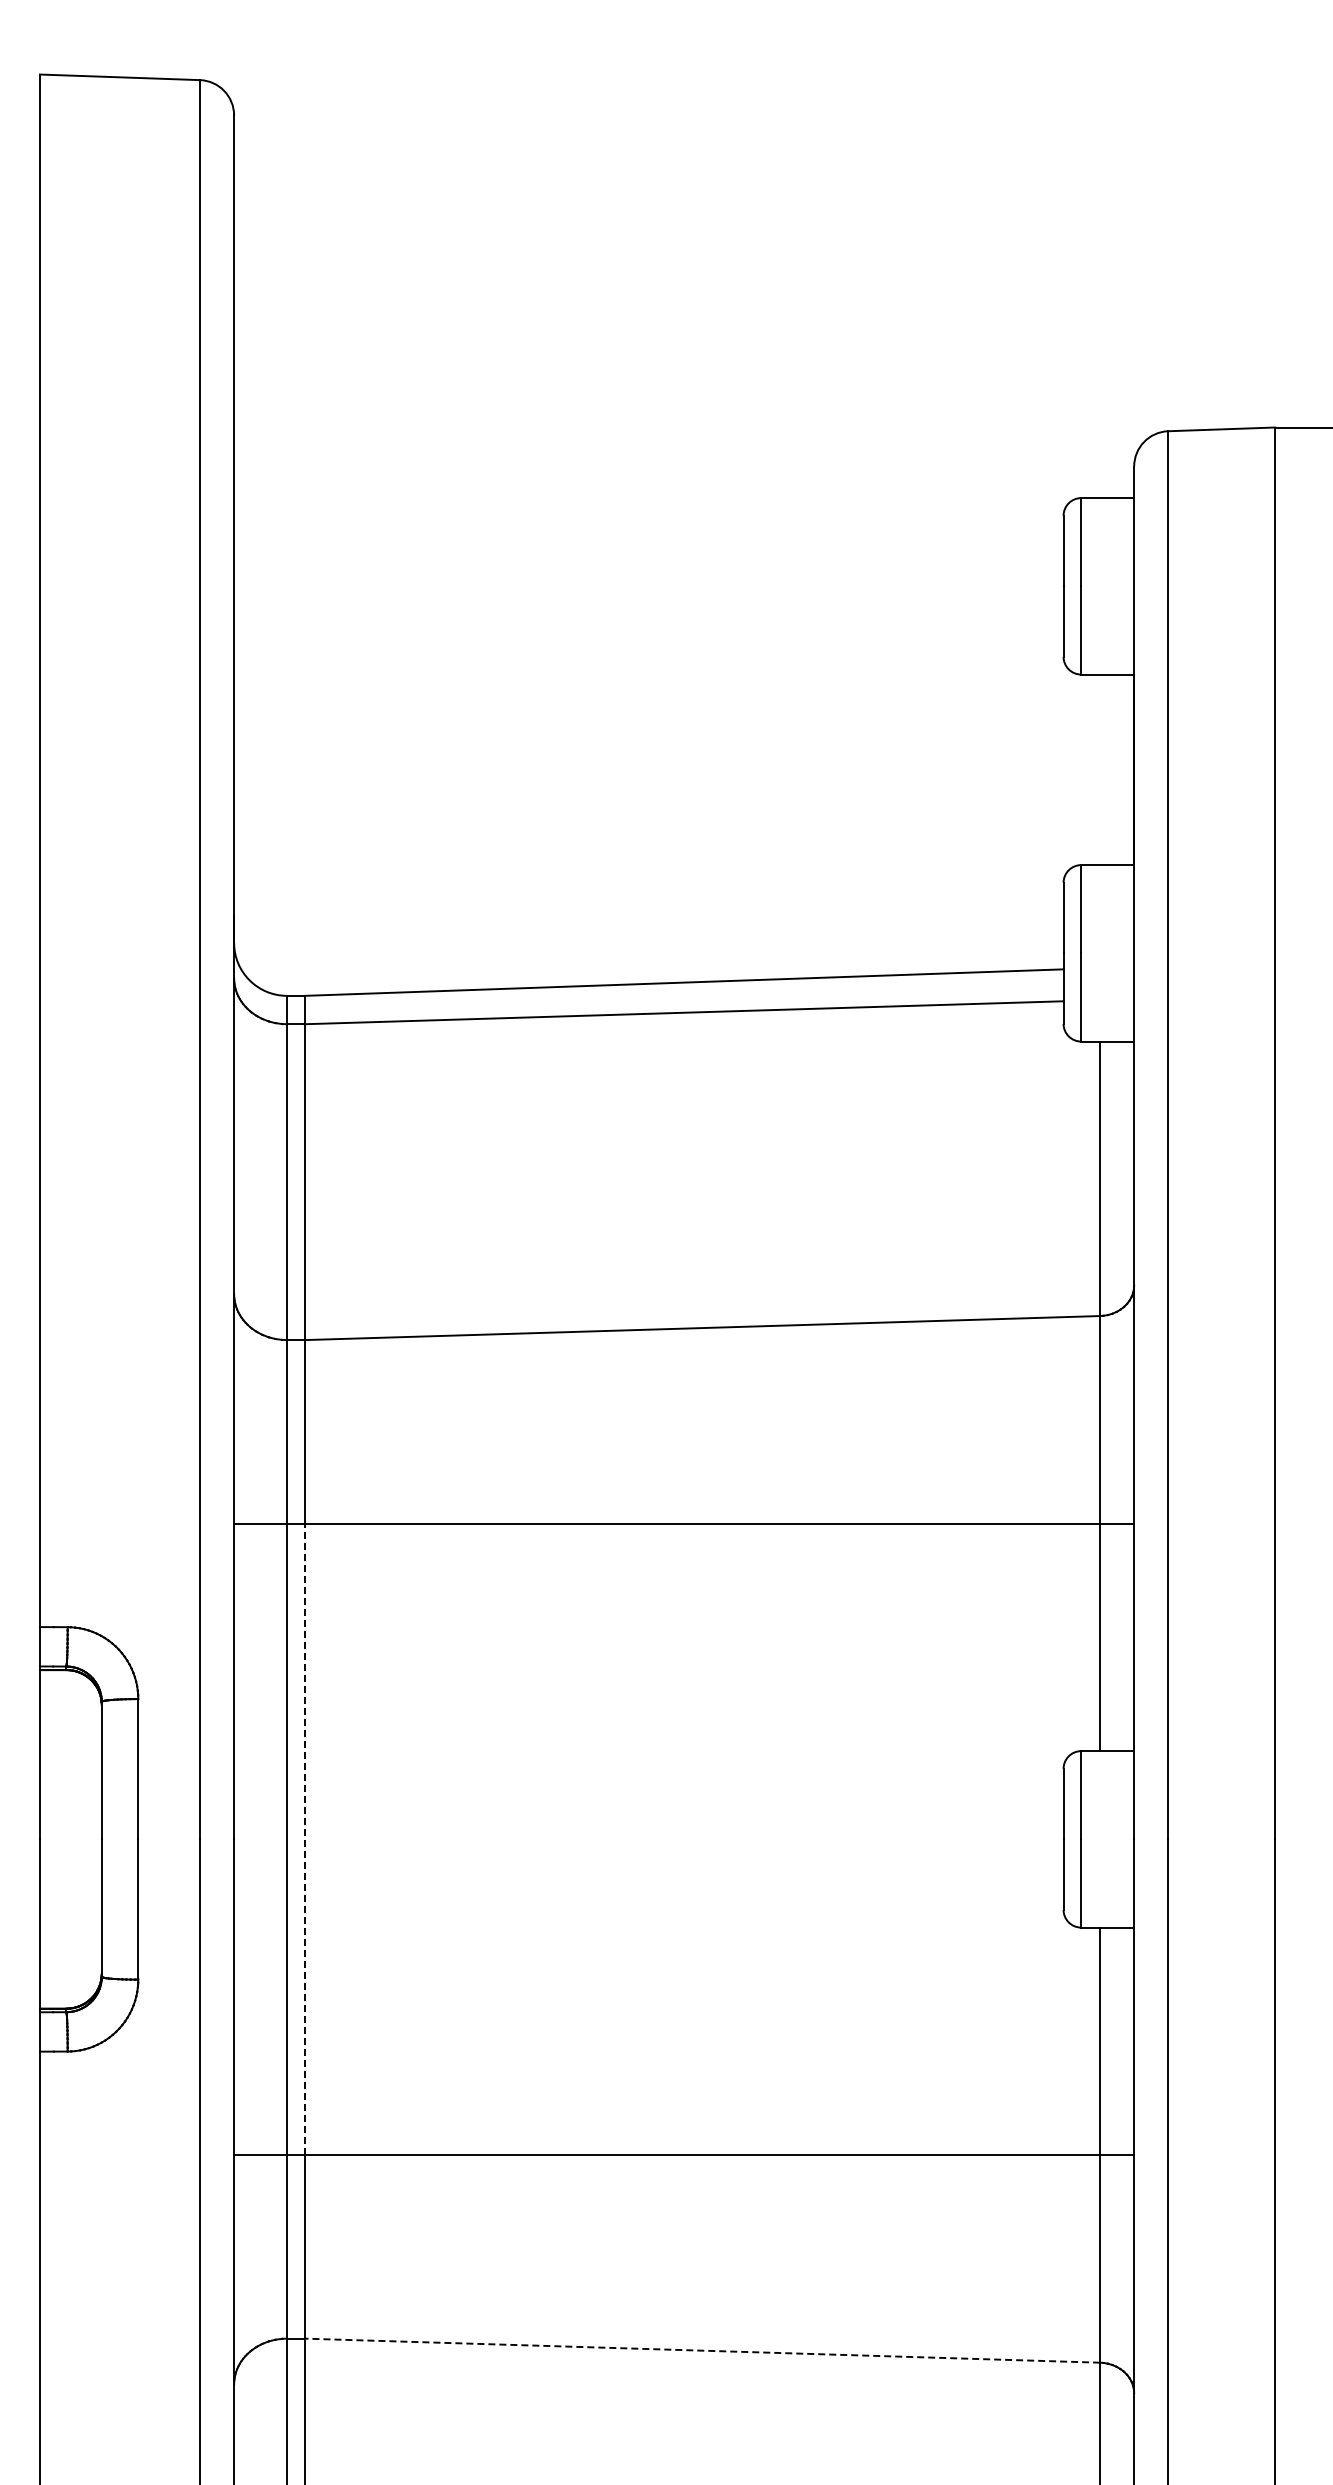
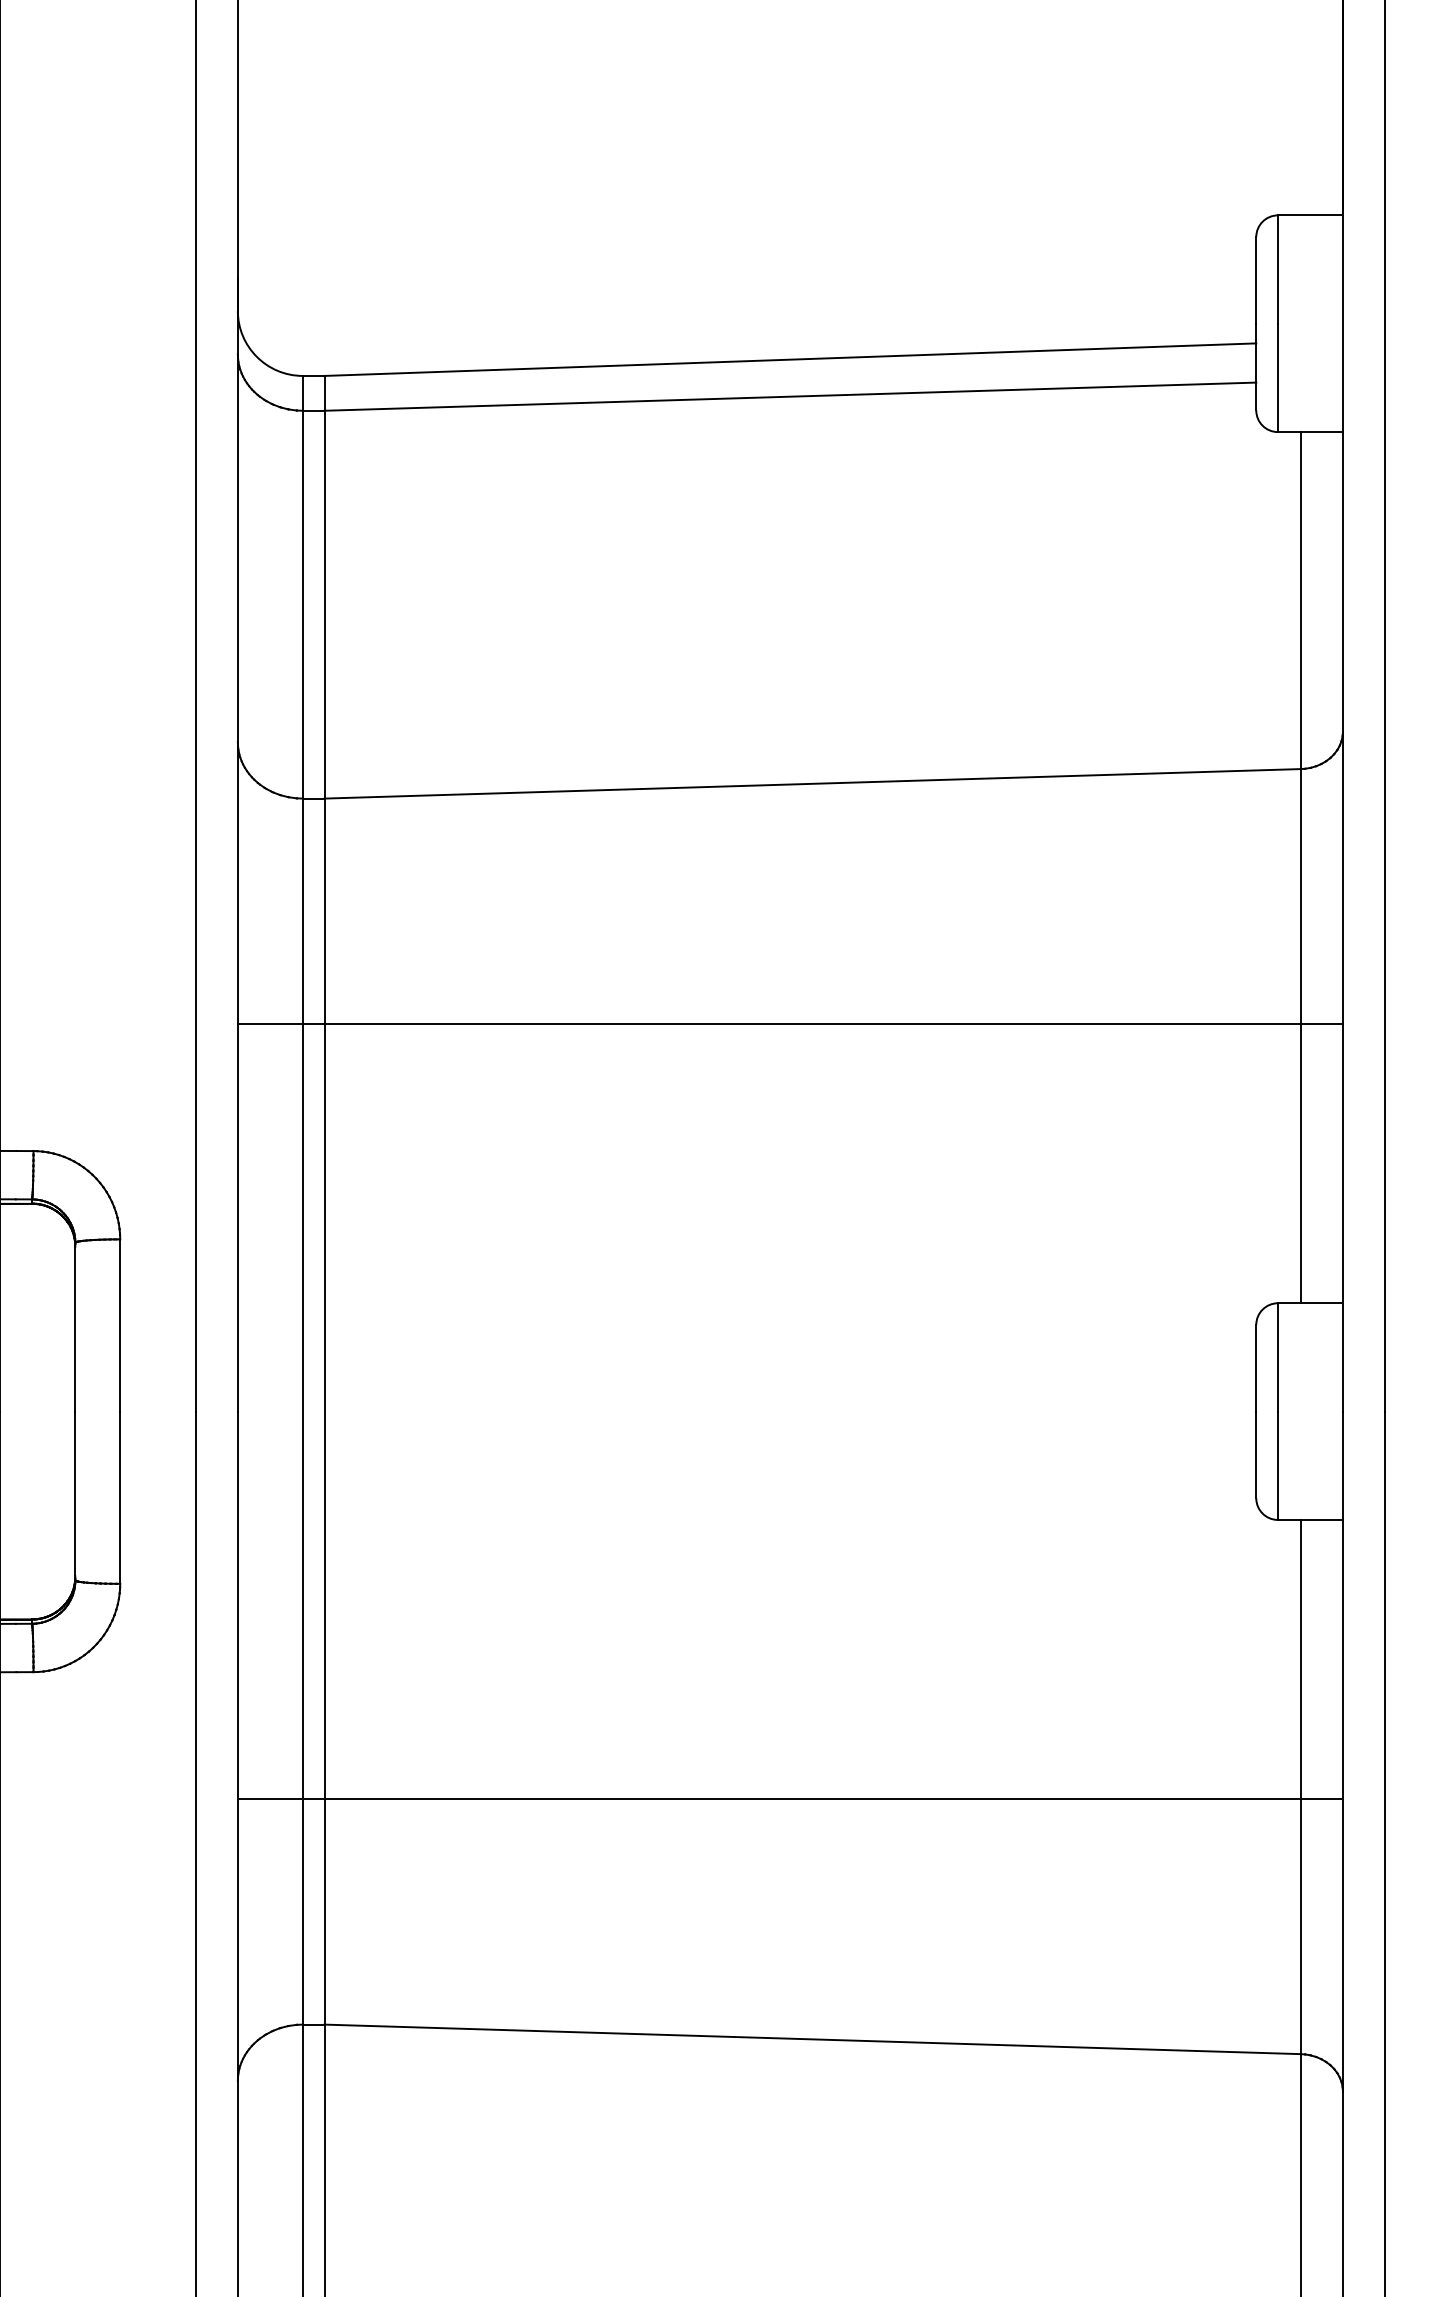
line: (304, 1839) -> (324, 1411), dashed -> solid
line: (702, 2350) -> (812, 2039), dashed -> solid

